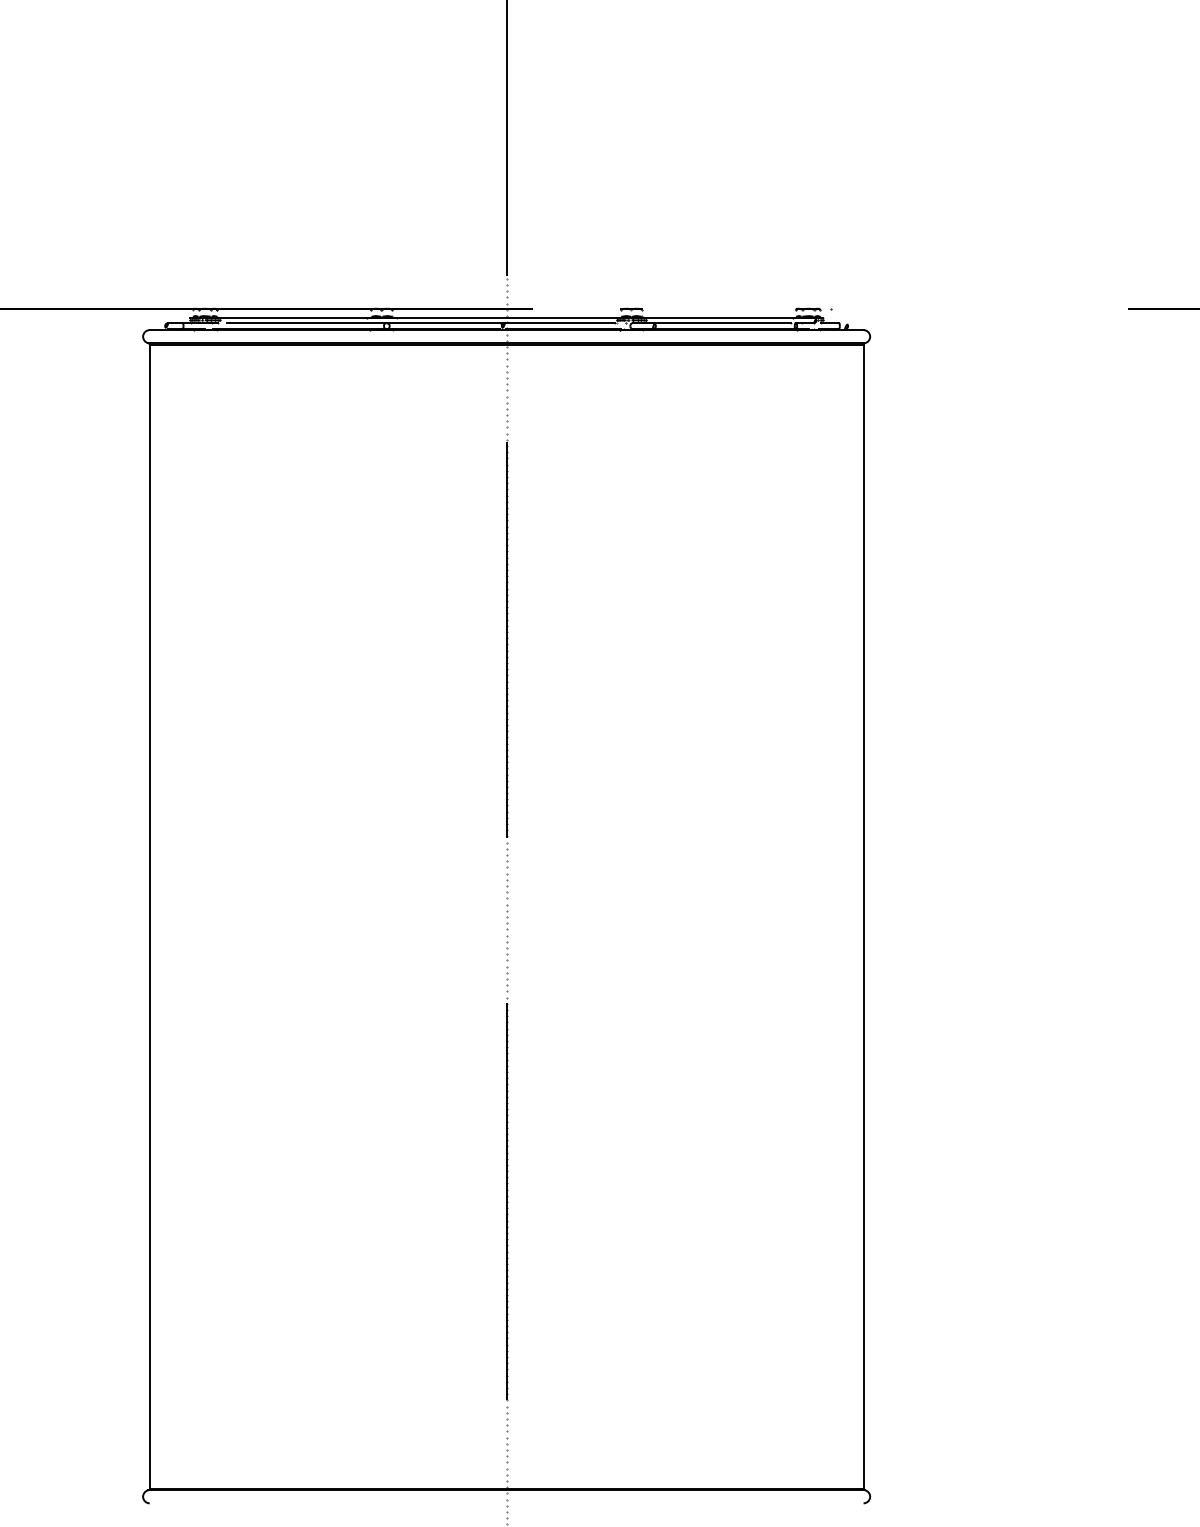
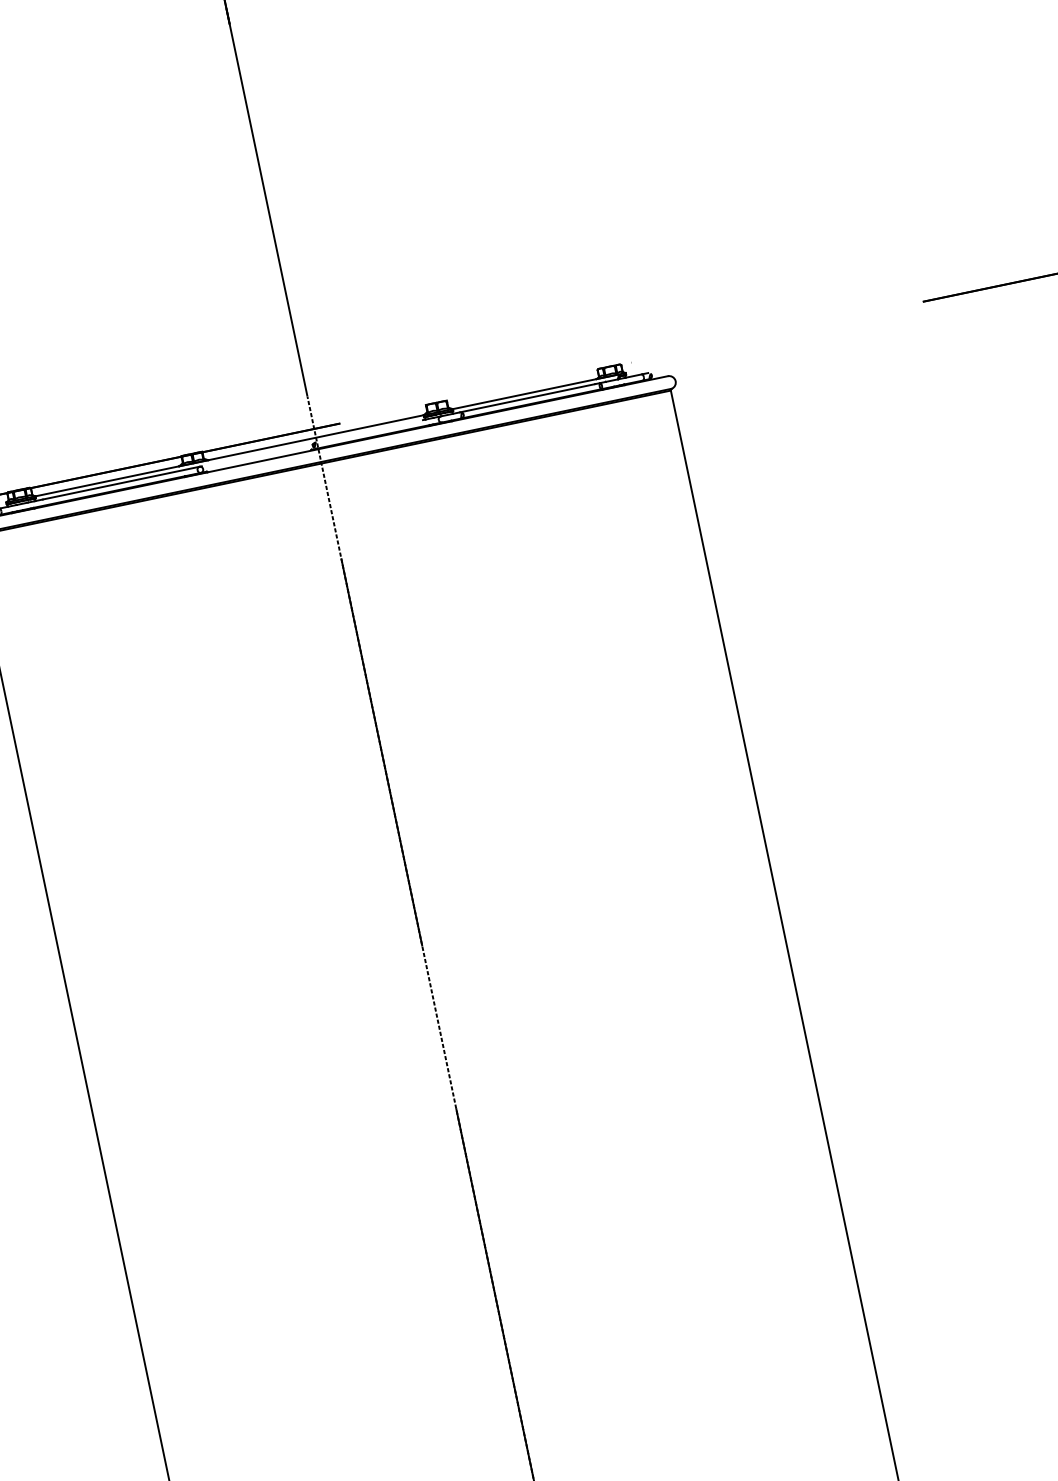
line: (501, 323) -> (312, 443), removed
line: (445, 329) -> (258, 461), removed

